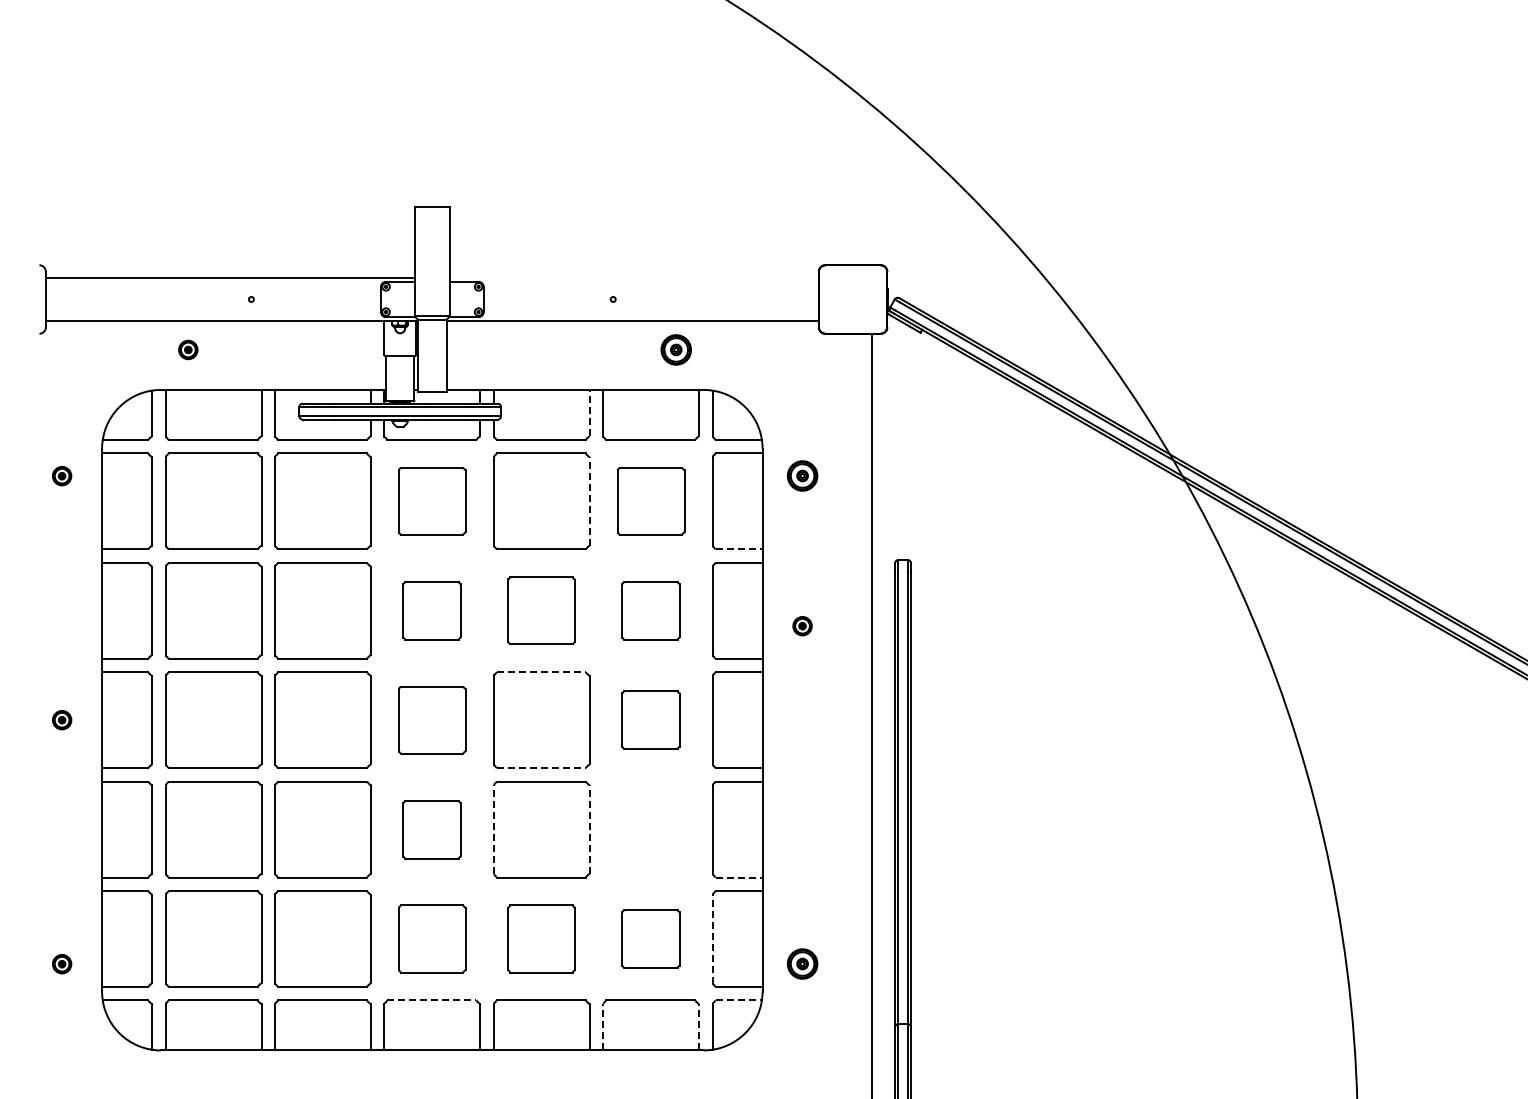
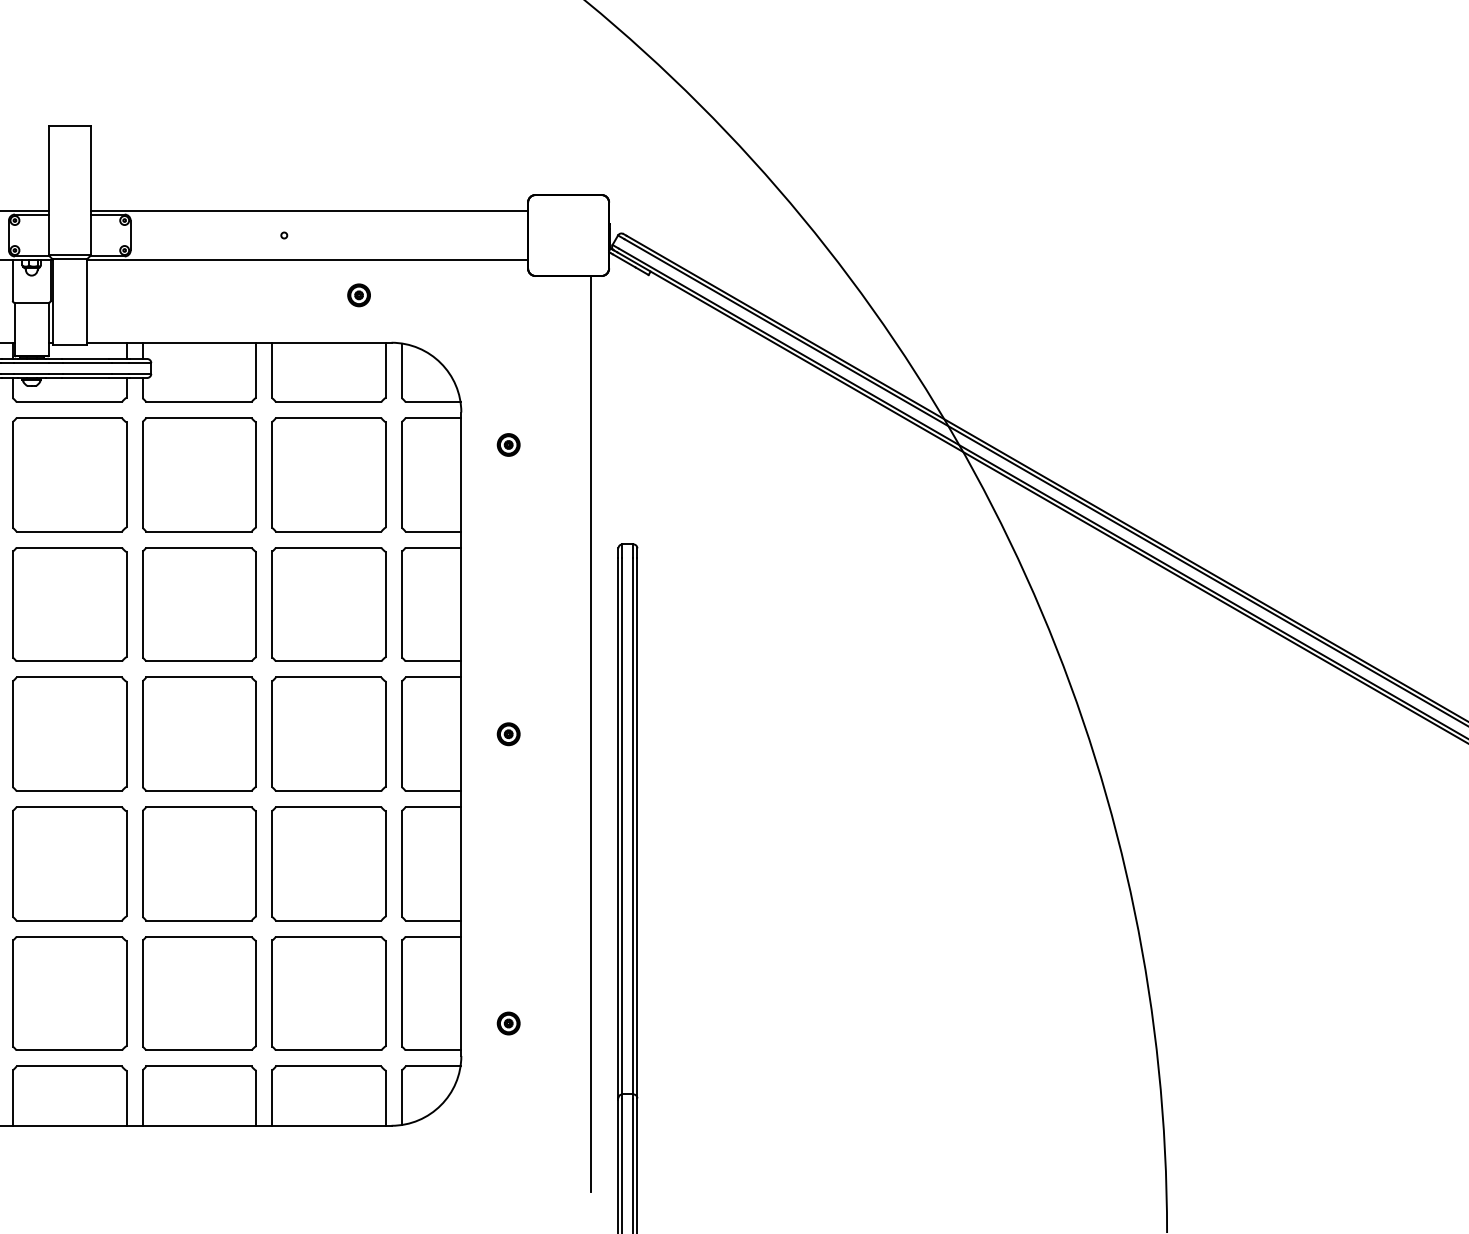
line: (634, 278) -> (309, 210), added
part: (676, 349) -> (359, 294), size x0.62
line: (589, 412) -> (256, 369), dashed -> solid
part: (802, 476) -> (508, 445), size x0.62
part: (431, 500) -> (68, 473), size x1.43
line: (589, 500) -> (256, 473), dashed -> solid
part: (650, 500) -> (328, 473), size x1.43
line: (739, 549) -> (433, 531), dashed -> solid
part: (431, 610) -> (68, 604), size x1.67
part: (541, 610) -> (199, 604), size x1.43
part: (650, 610) -> (328, 604), size x1.67
part: (802, 626) -> (508, 734), moved
line: (541, 672) -> (199, 677), dashed -> solid
part: (431, 719) -> (68, 733), size x1.43
part: (650, 719) -> (328, 733), size x1.67
line: (541, 768) -> (199, 791), dashed -> solid
part: (431, 829) -> (68, 863), size x1.67
line: (493, 829) -> (142, 863), dashed -> solid
line: (589, 829) -> (256, 863), dashed -> solid
part: (650, 829) -> (328, 863), added
line: (739, 877) -> (433, 920), dashed -> solid
part: (431, 938) -> (68, 993), size x1.43
part: (541, 938) -> (199, 993), size x1.43
part: (650, 938) -> (328, 993), size x1.67
line: (712, 938) -> (401, 993), dashed -> solid
part: (802, 964) -> (508, 1023), size x0.62
line: (431, 1000) -> (68, 1066), dashed -> solid
line: (739, 1000) -> (433, 1066), dashed -> solid
line: (603, 1026) -> (272, 1097), dashed -> solid
line: (699, 1026) -> (386, 1097), dashed -> solid

